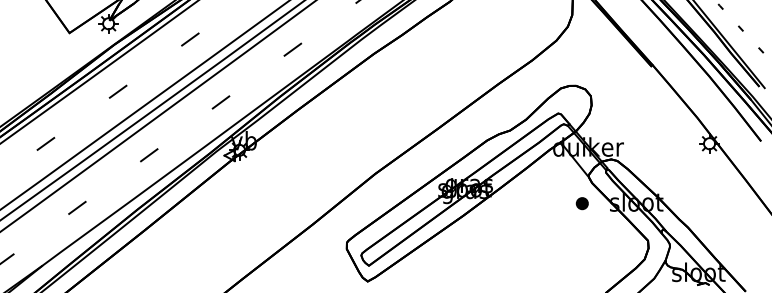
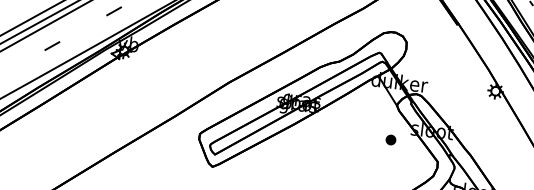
part: (581, 203) -> (390, 139), moved

